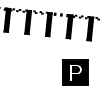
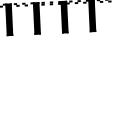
part: (75, 72) -> (81, 76), removed

